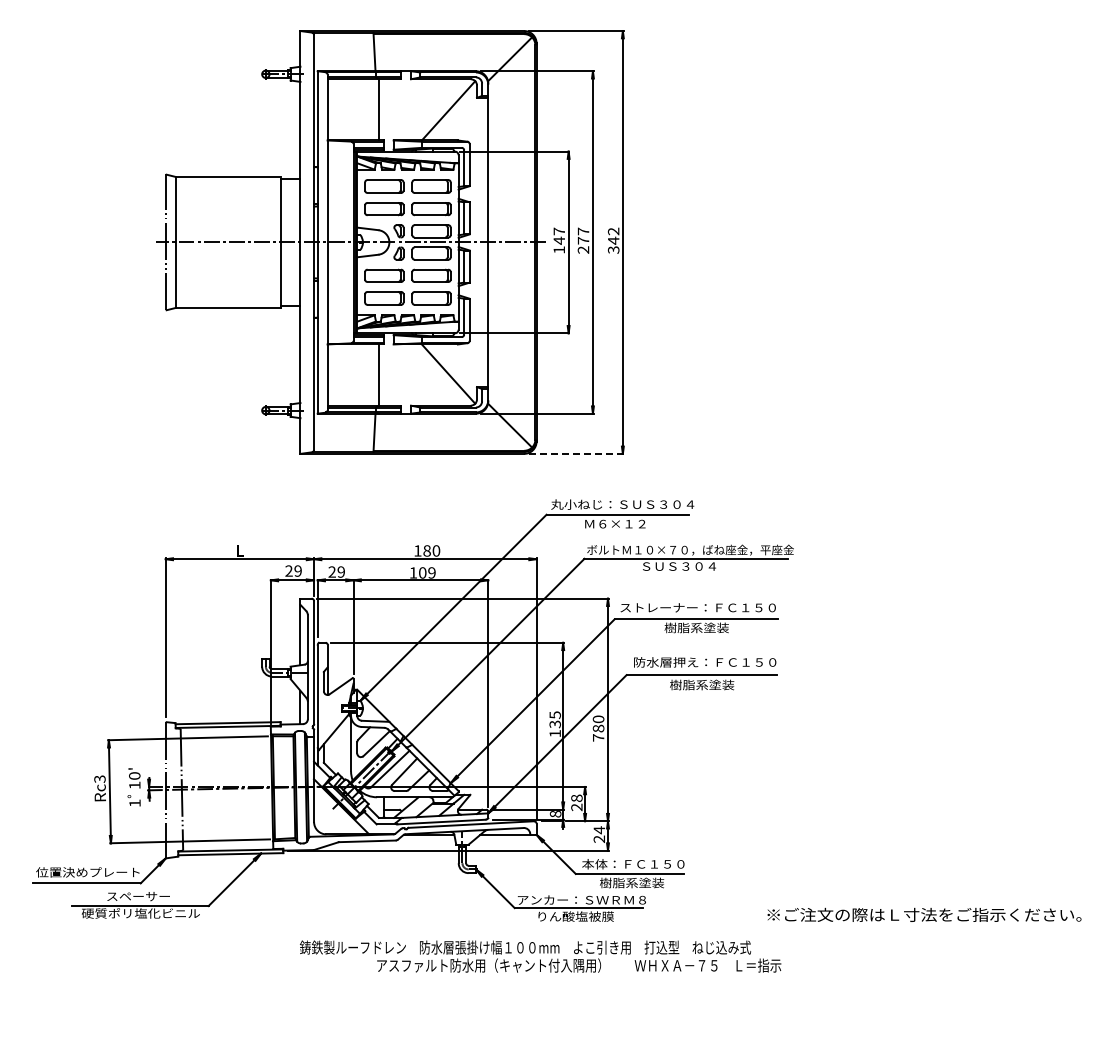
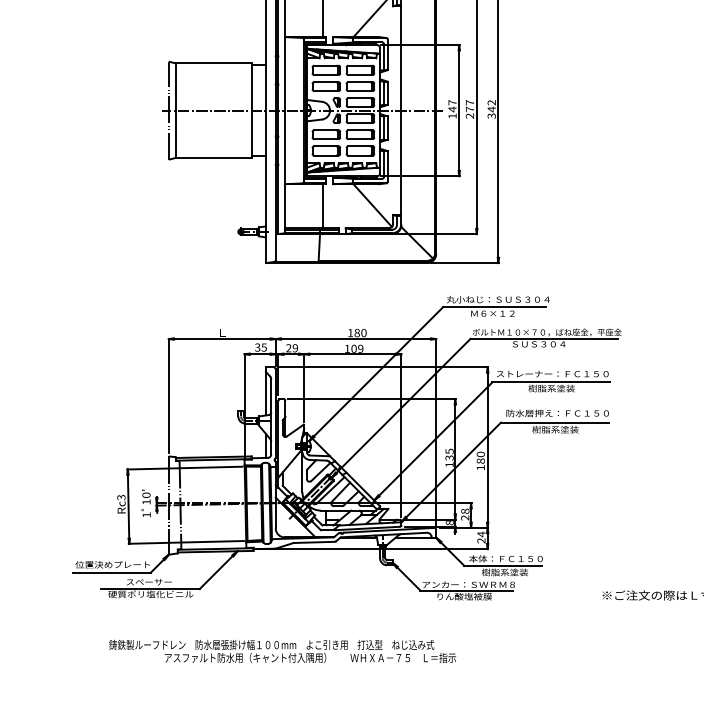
line: (576, 453) -> (464, 262), dashed -> solid
text: (293, 570) -> (260, 347), 29 -> 35
text: (598, 737) -> (480, 467), 780 -> 180
text: (540, 956) -> (282, 651), moved

